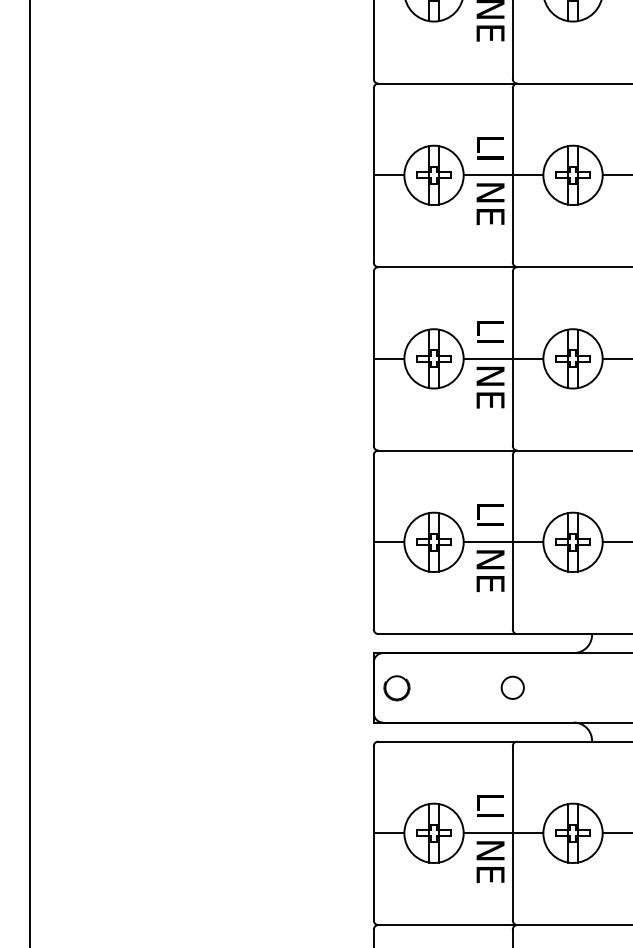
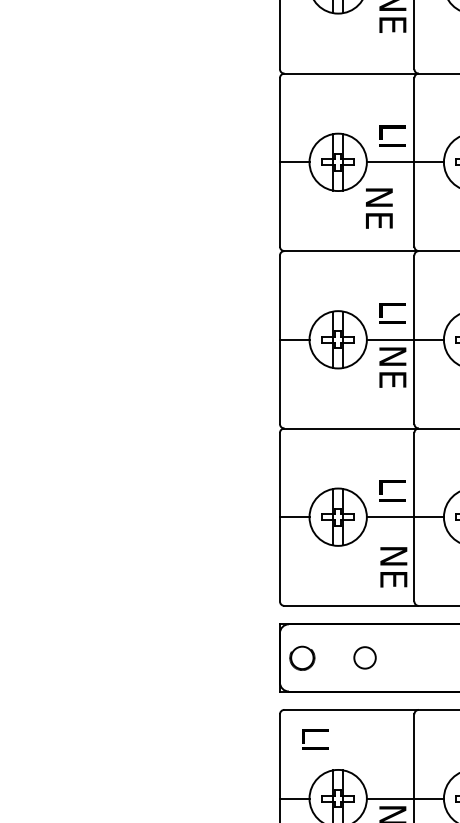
text: (490, 204) -> (379, 208), moved
text: (490, 570) -> (393, 566), moved
circle: (512, 687) -> (364, 657), moved
text: (490, 805) -> (315, 738), moved

